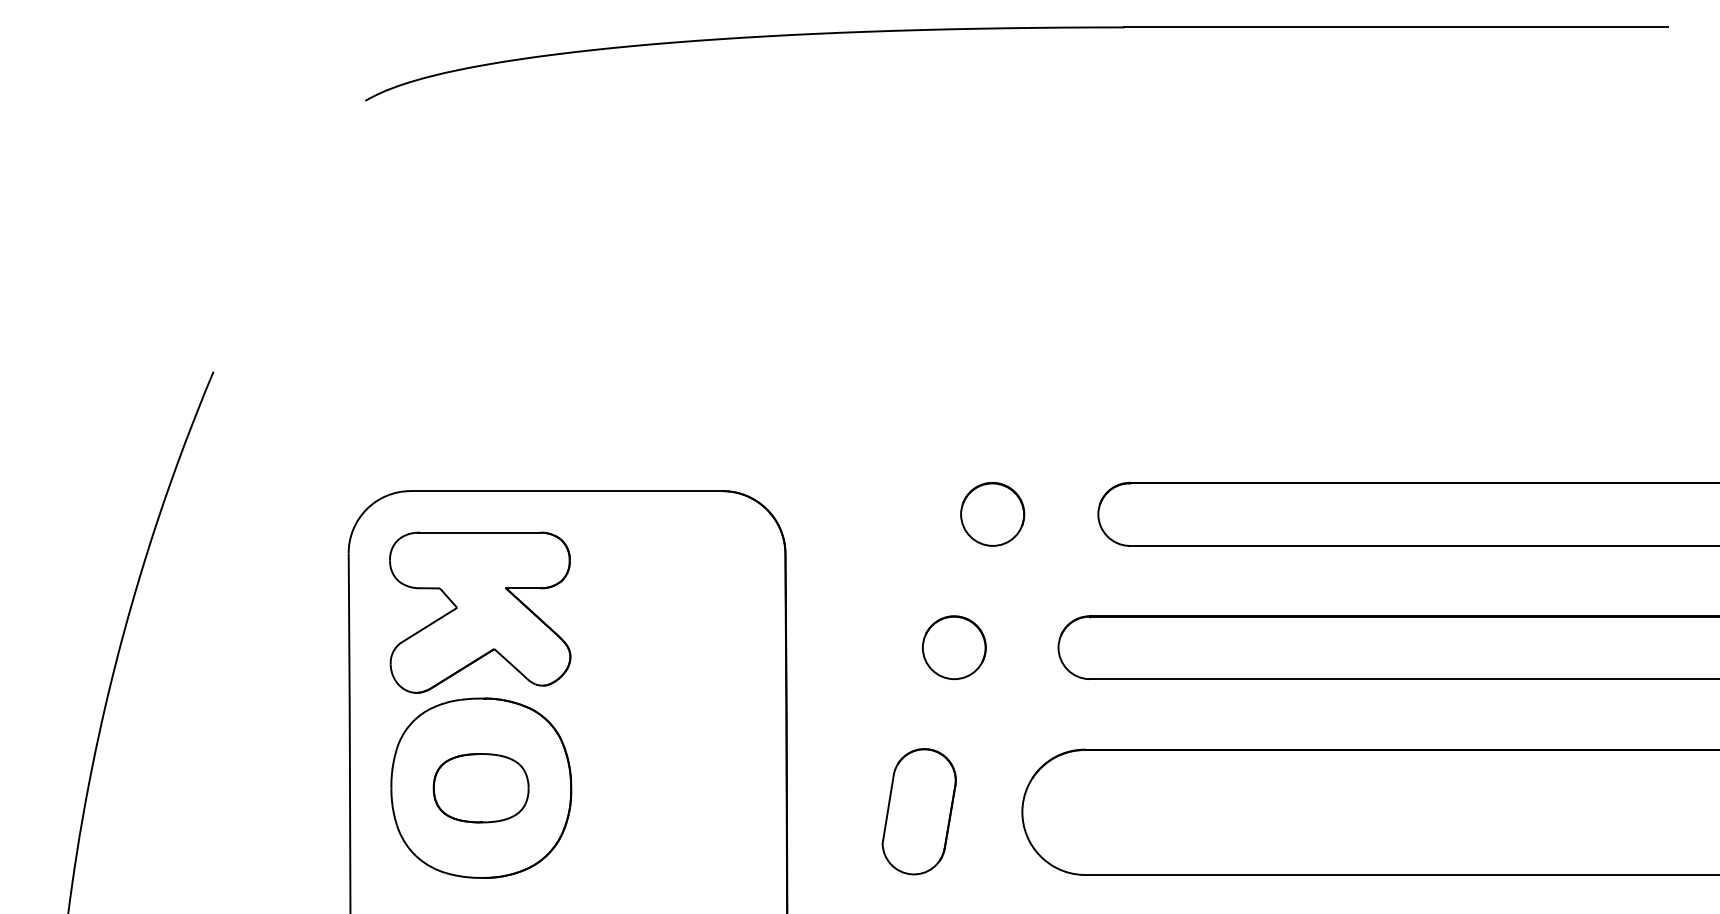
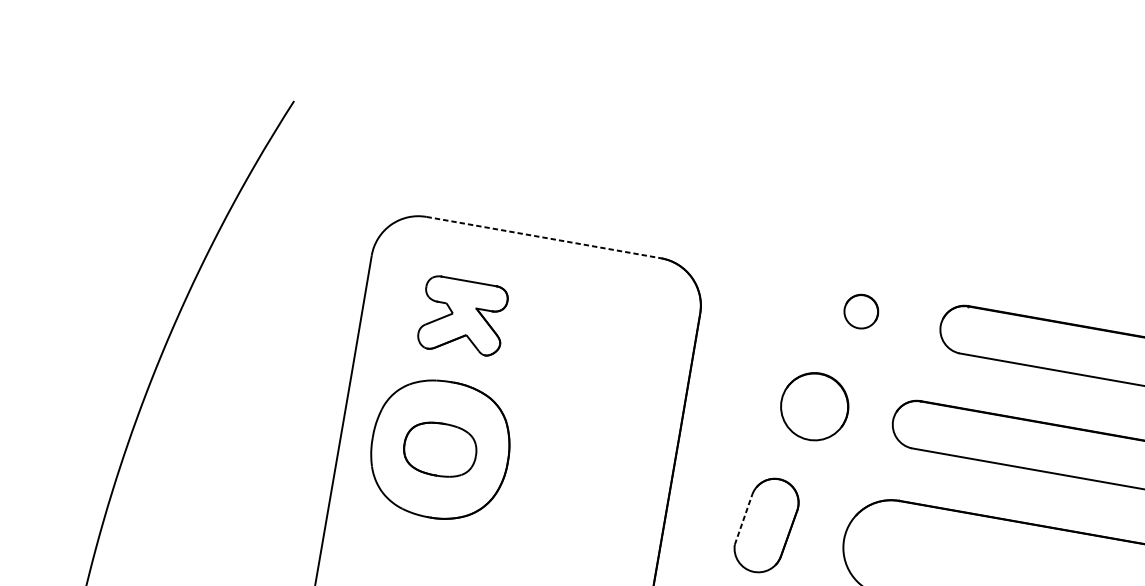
line: (567, 491) -> (544, 238), solid -> dashed
part: (992, 514) -> (861, 311), size x0.7
part: (480, 612) -> (463, 317), size x0.6
part: (954, 647) -> (814, 406), size x1.4
line: (888, 809) -> (743, 519), solid -> dashed

